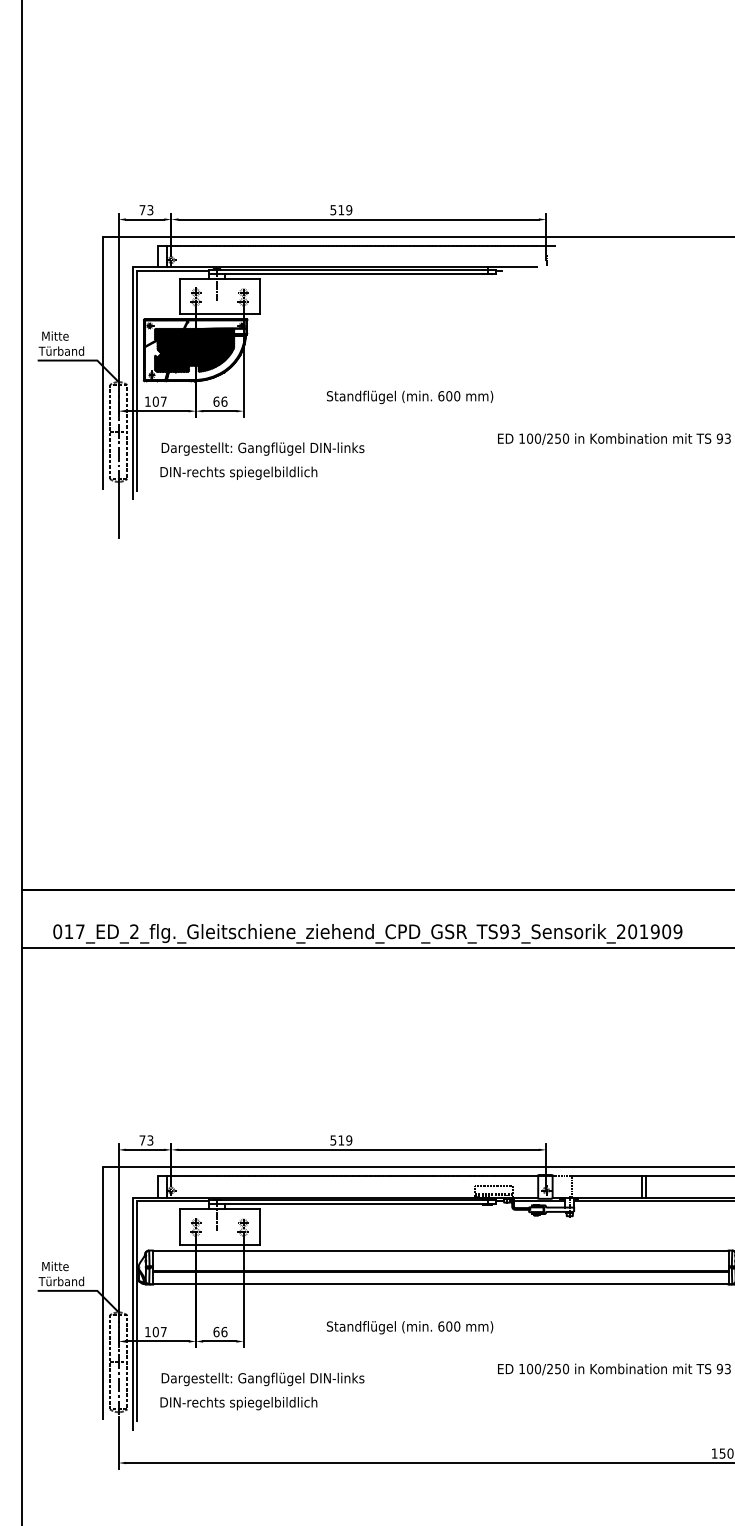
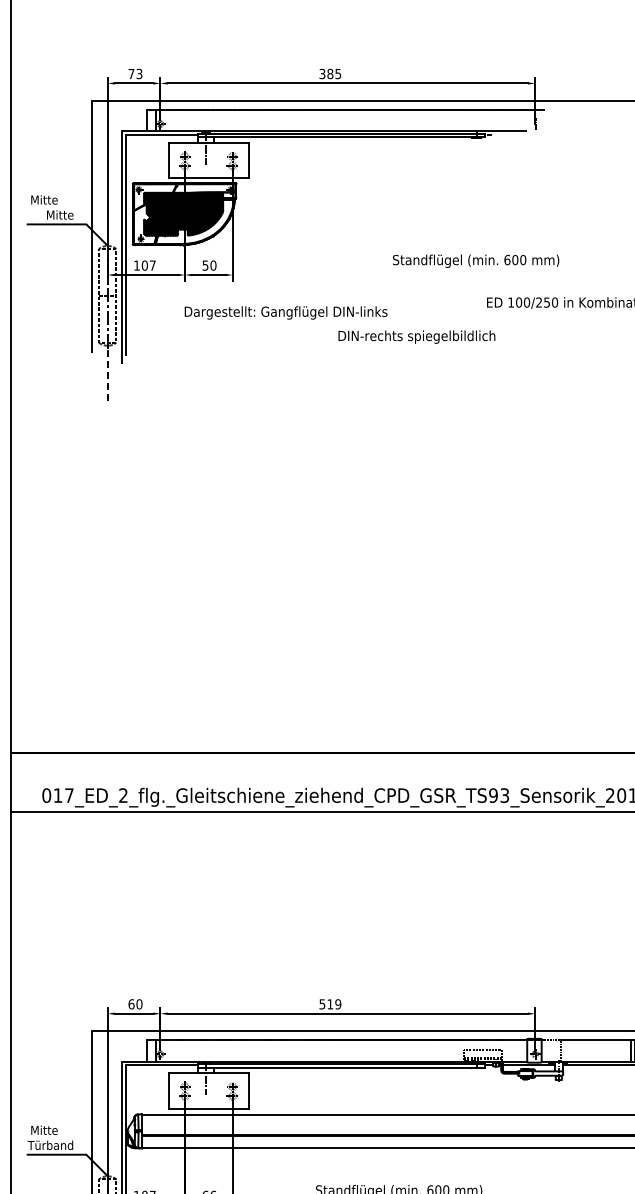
text: (341, 210) -> (330, 74), 519 -> 385
text: (61, 350) -> (50, 214), Türband -> Mitte
text: (410, 397) -> (476, 261), moved
text: (220, 401) -> (209, 265), 66 -> 50
text: (262, 448) -> (285, 312), moved
text: (238, 472) -> (416, 336), moved
line: (118, 512) -> (107, 376), solid -> dashed
text: (146, 1140) -> (135, 1004), 73 -> 60

